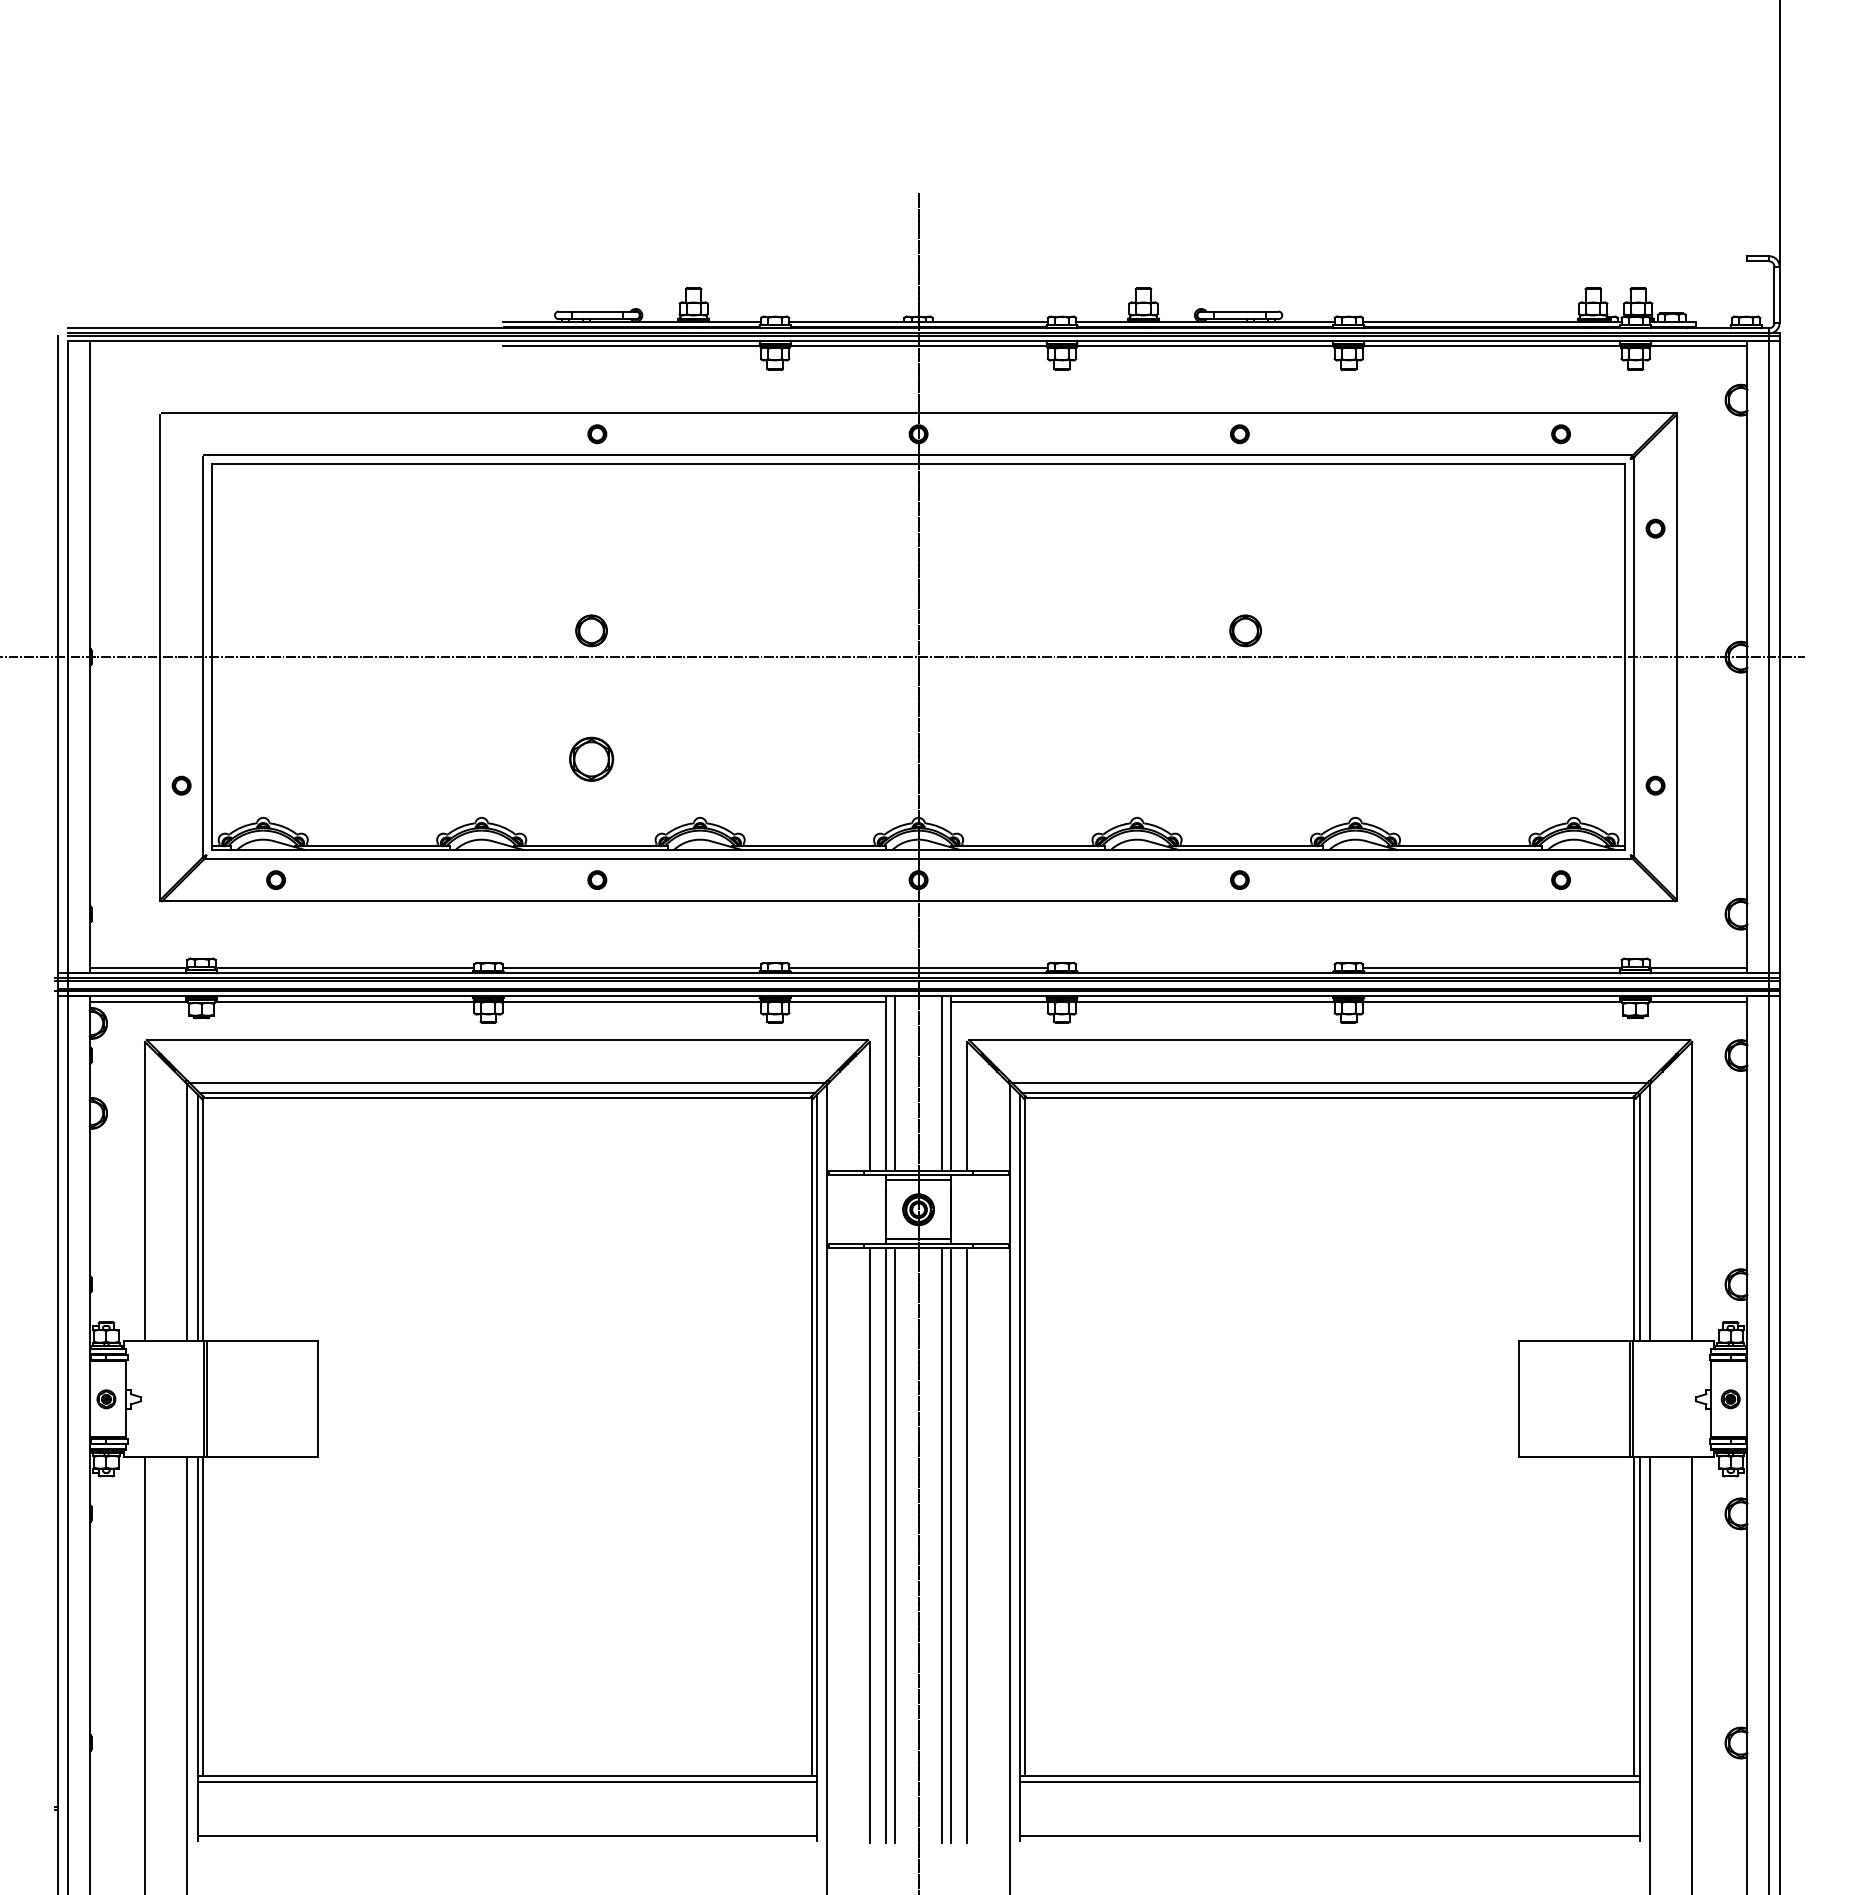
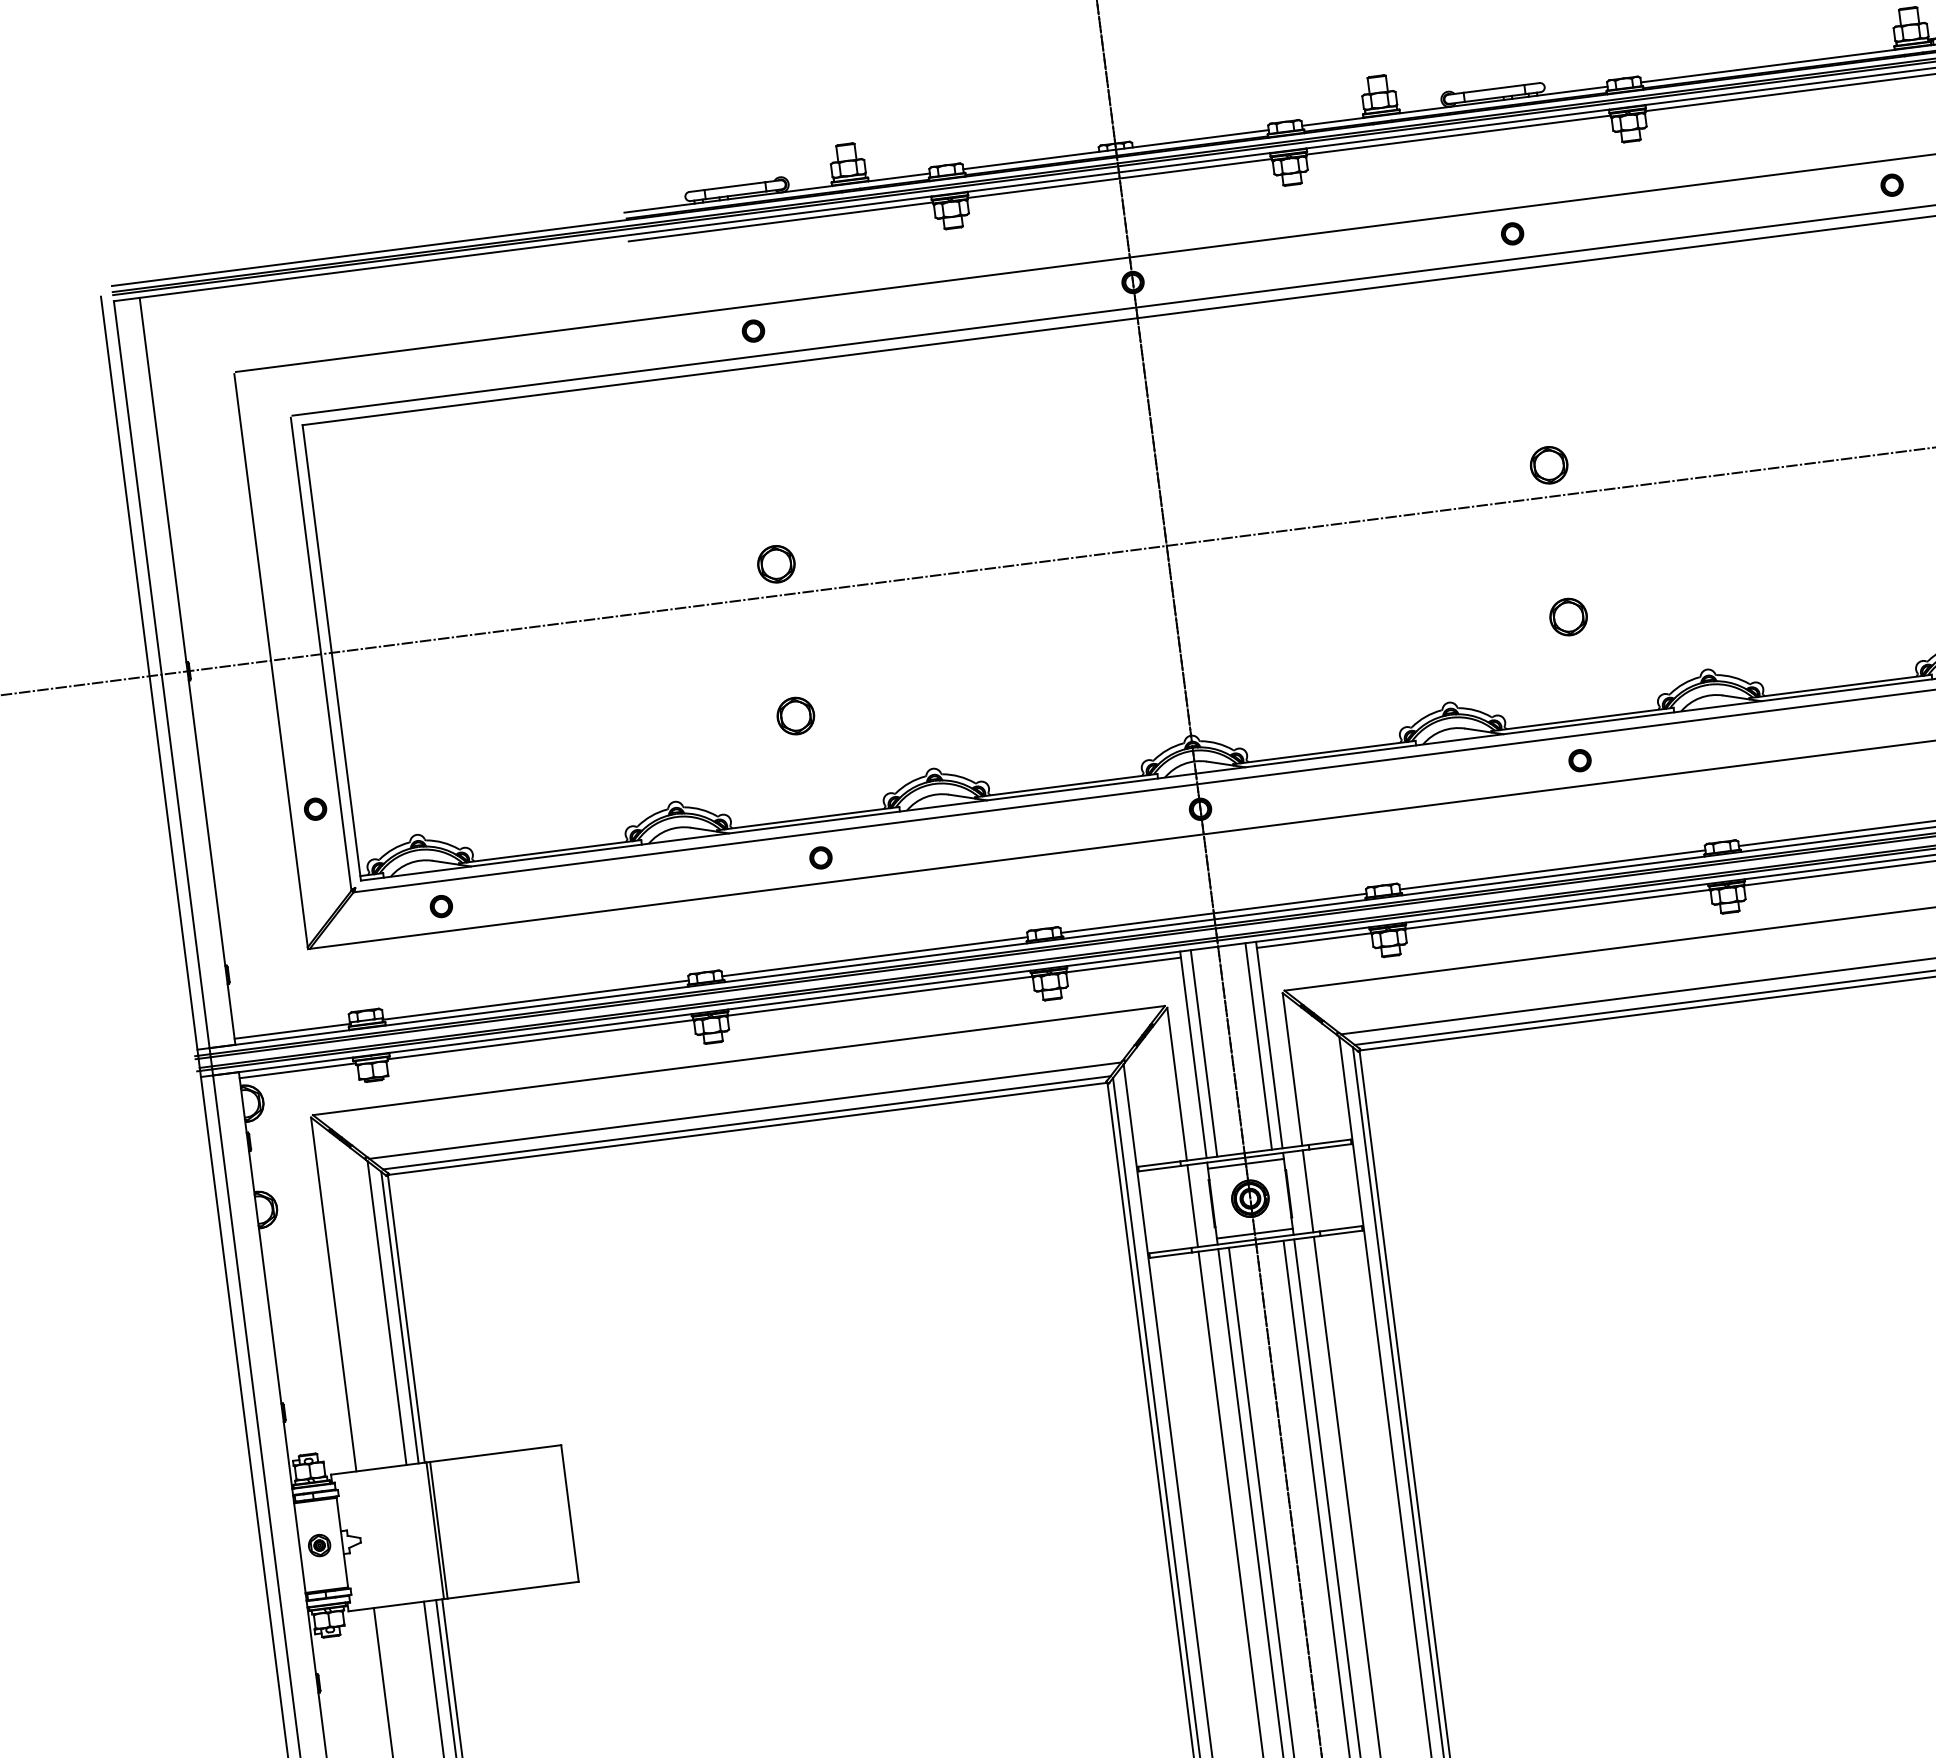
part: (591, 759) -> (795, 716), size x0.71
part: (1245, 759) -> (1568, 617), added
line: (1205, 968) -> (1552, 870), added
line: (869, 1209) -> (1192, 1205), added
line: (967, 1209) -> (1308, 1191), added

